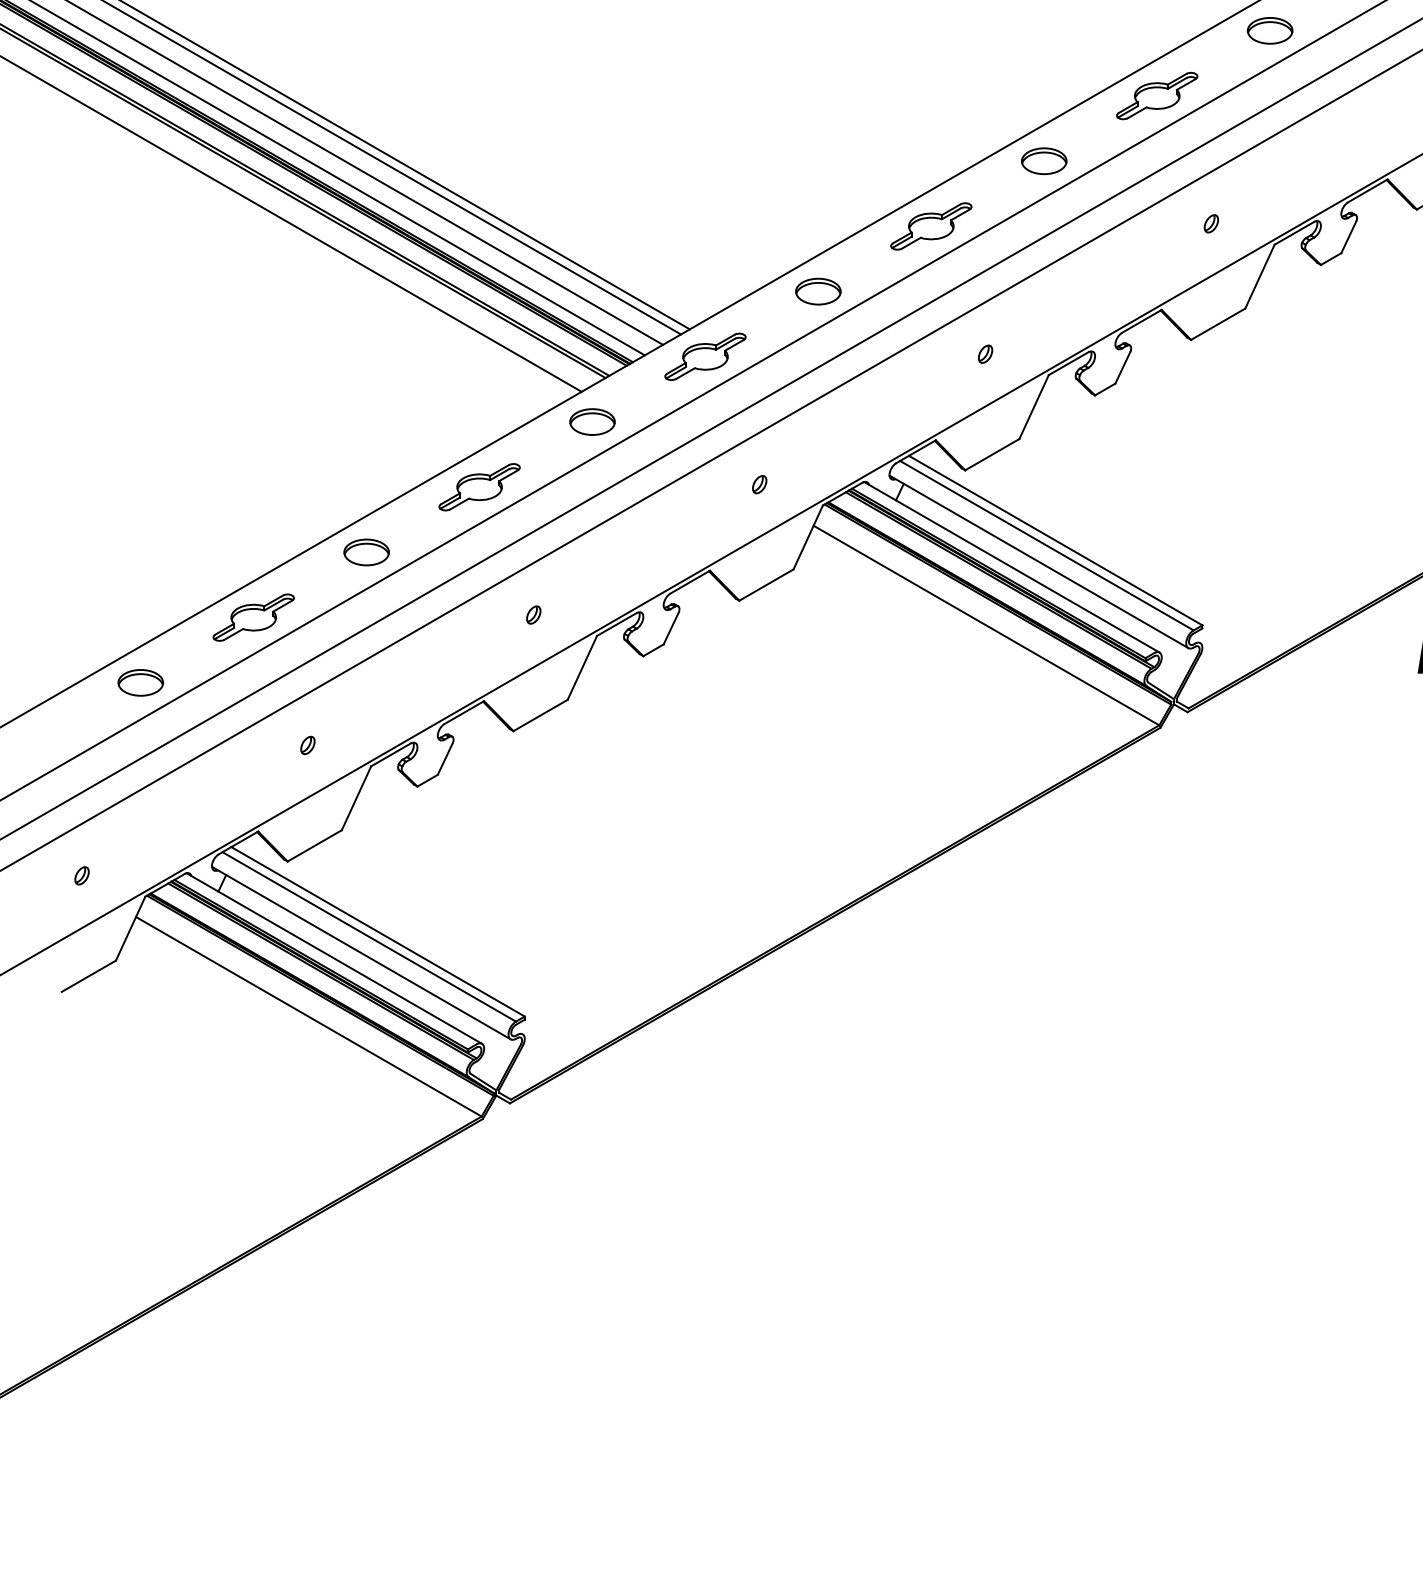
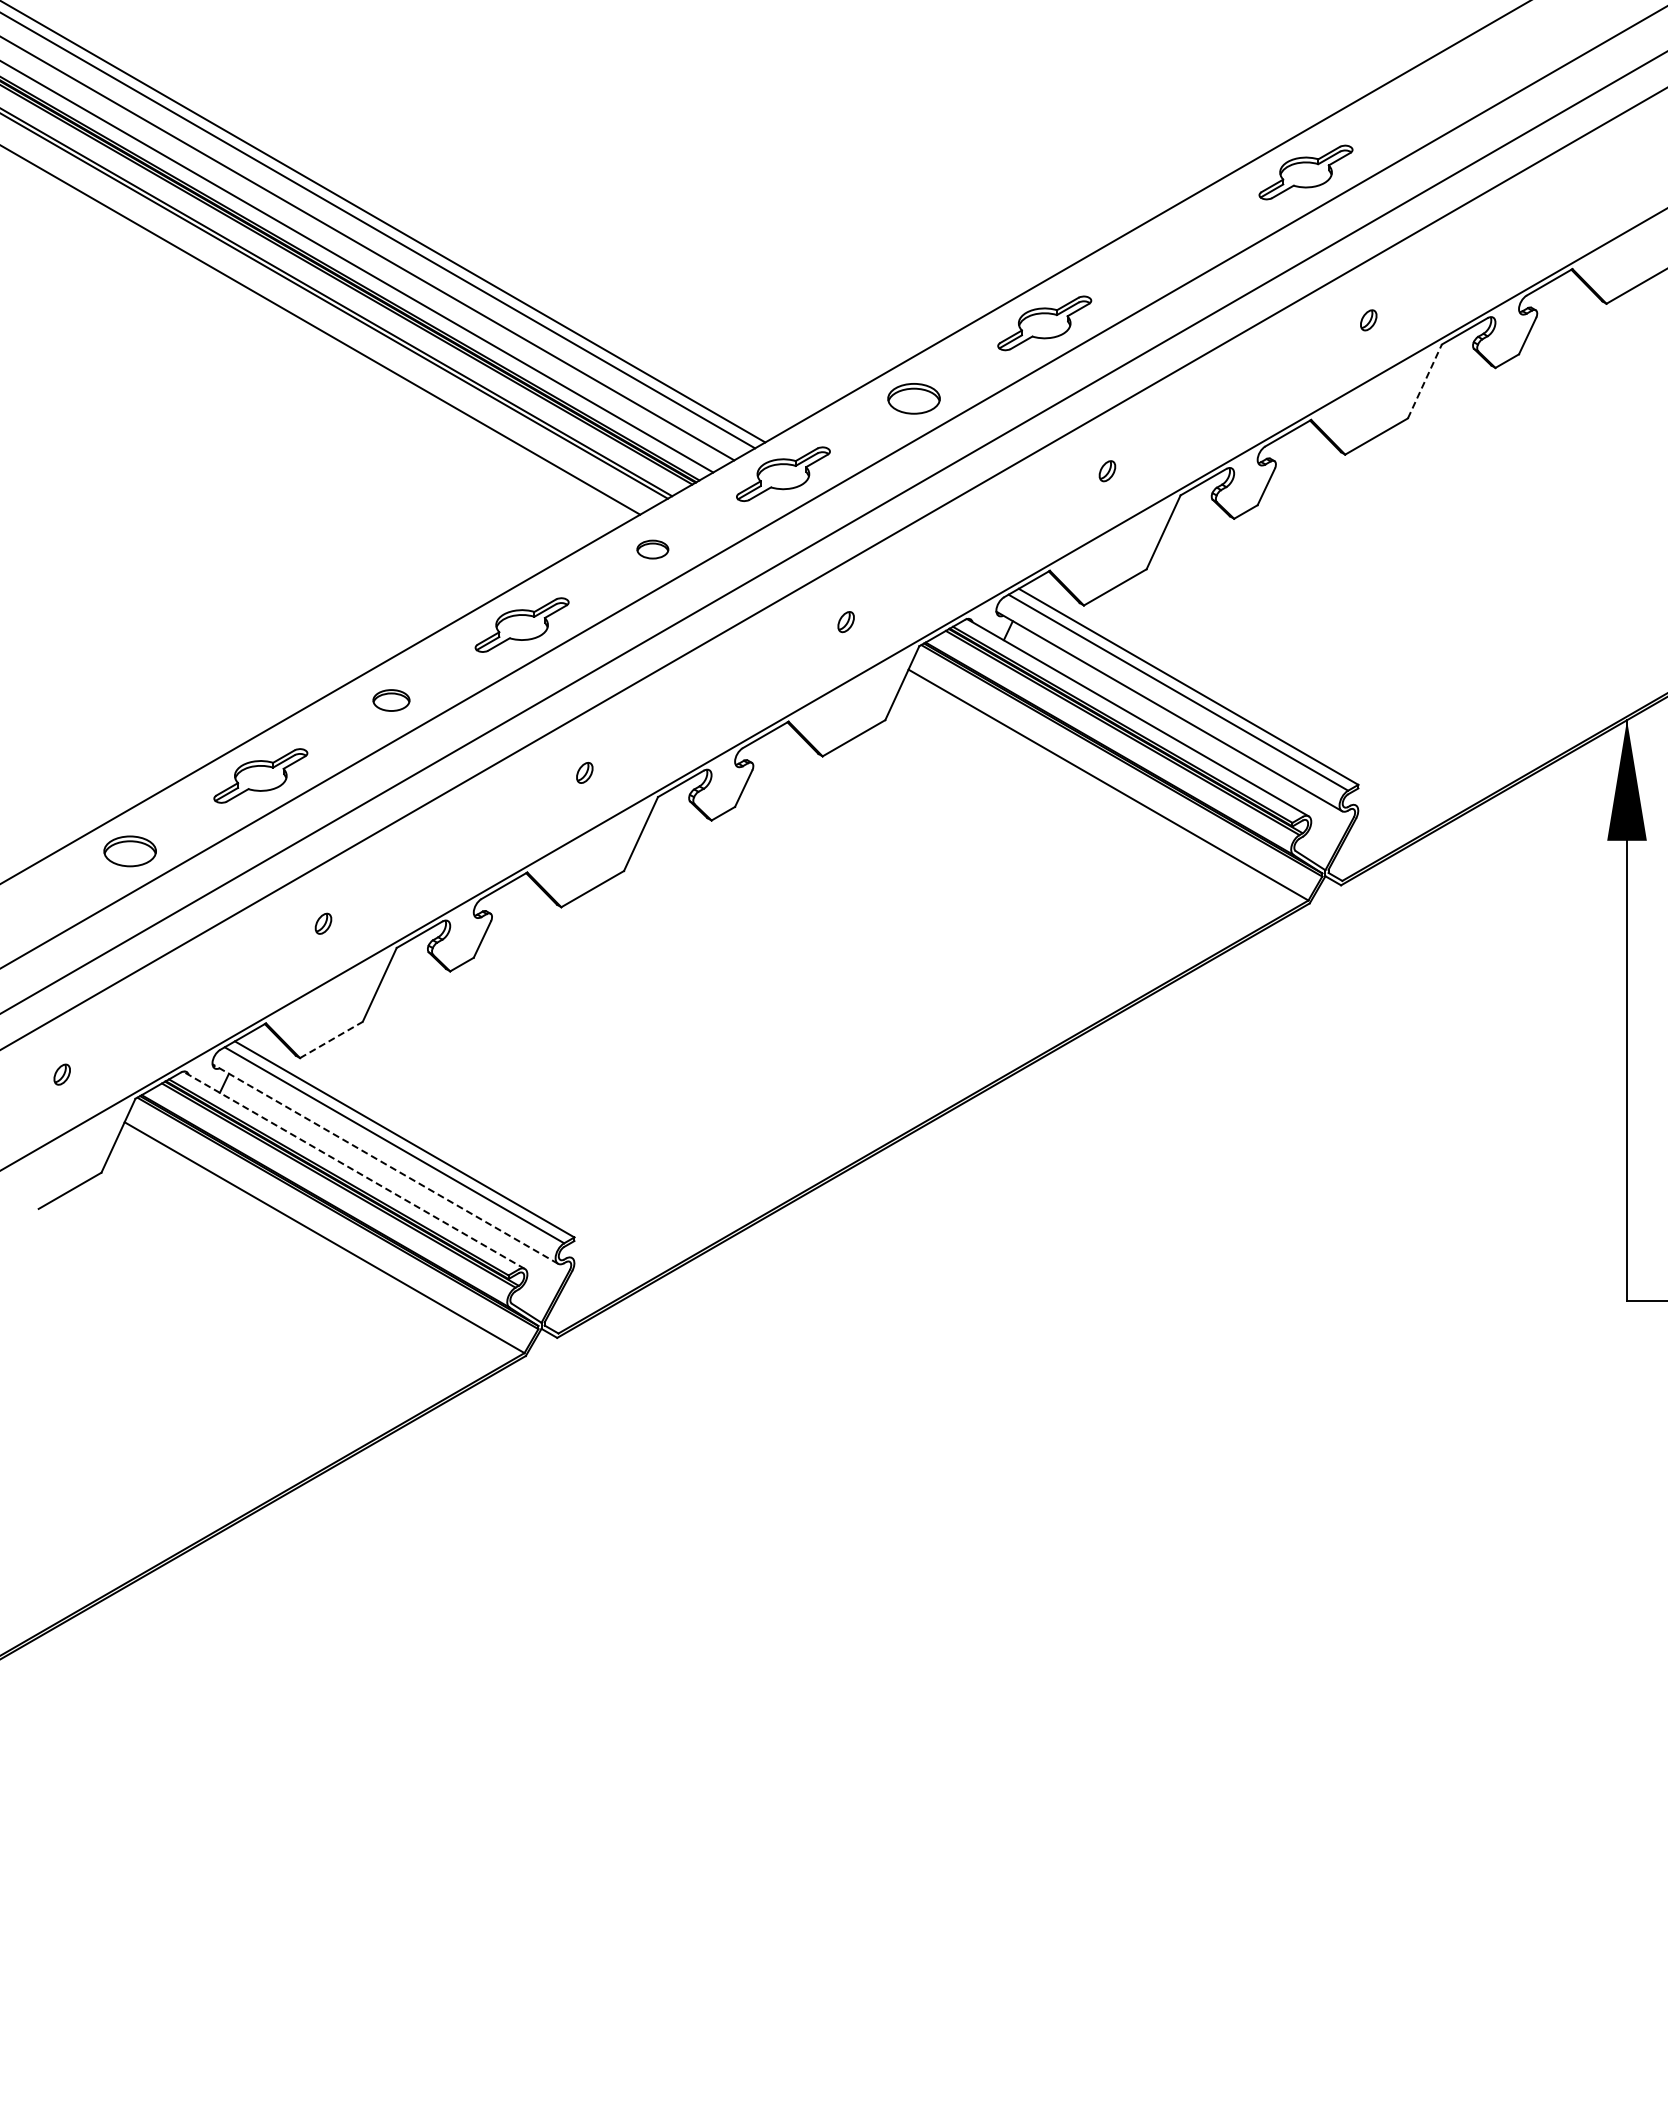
part: (1269, 30) -> (1436, 96), removed
part: (1044, 160) -> (1175, 247), removed
line: (1259, 276) -> (1424, 381), solid -> dashed
part: (592, 421) -> (652, 549), size x0.6
part: (366, 552) -> (391, 700), size x0.7
line: (314, 845) -> (331, 1039), solid -> dashed
line: (361, 953) -> (385, 1164), solid -> dashed
line: (333, 958) -> (353, 1170), solid -> dashed

